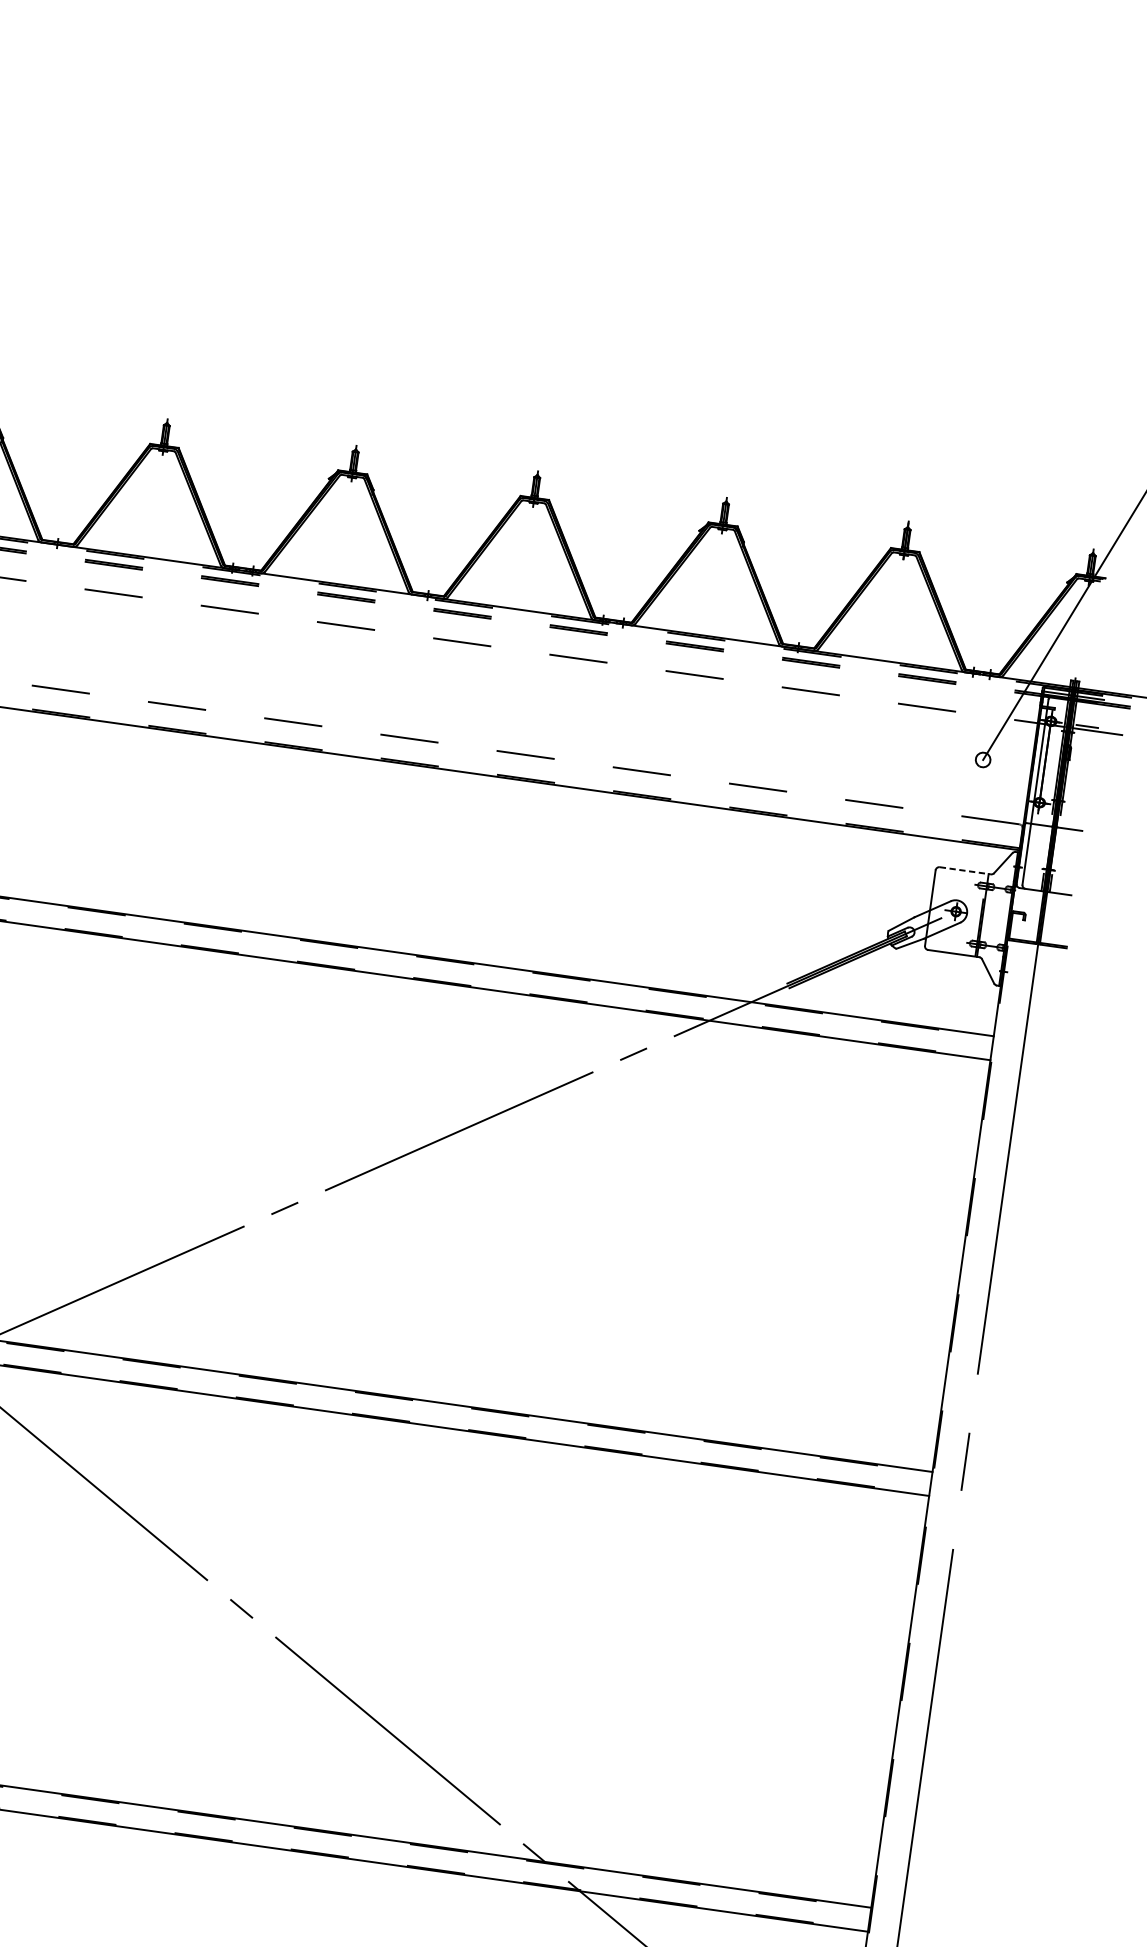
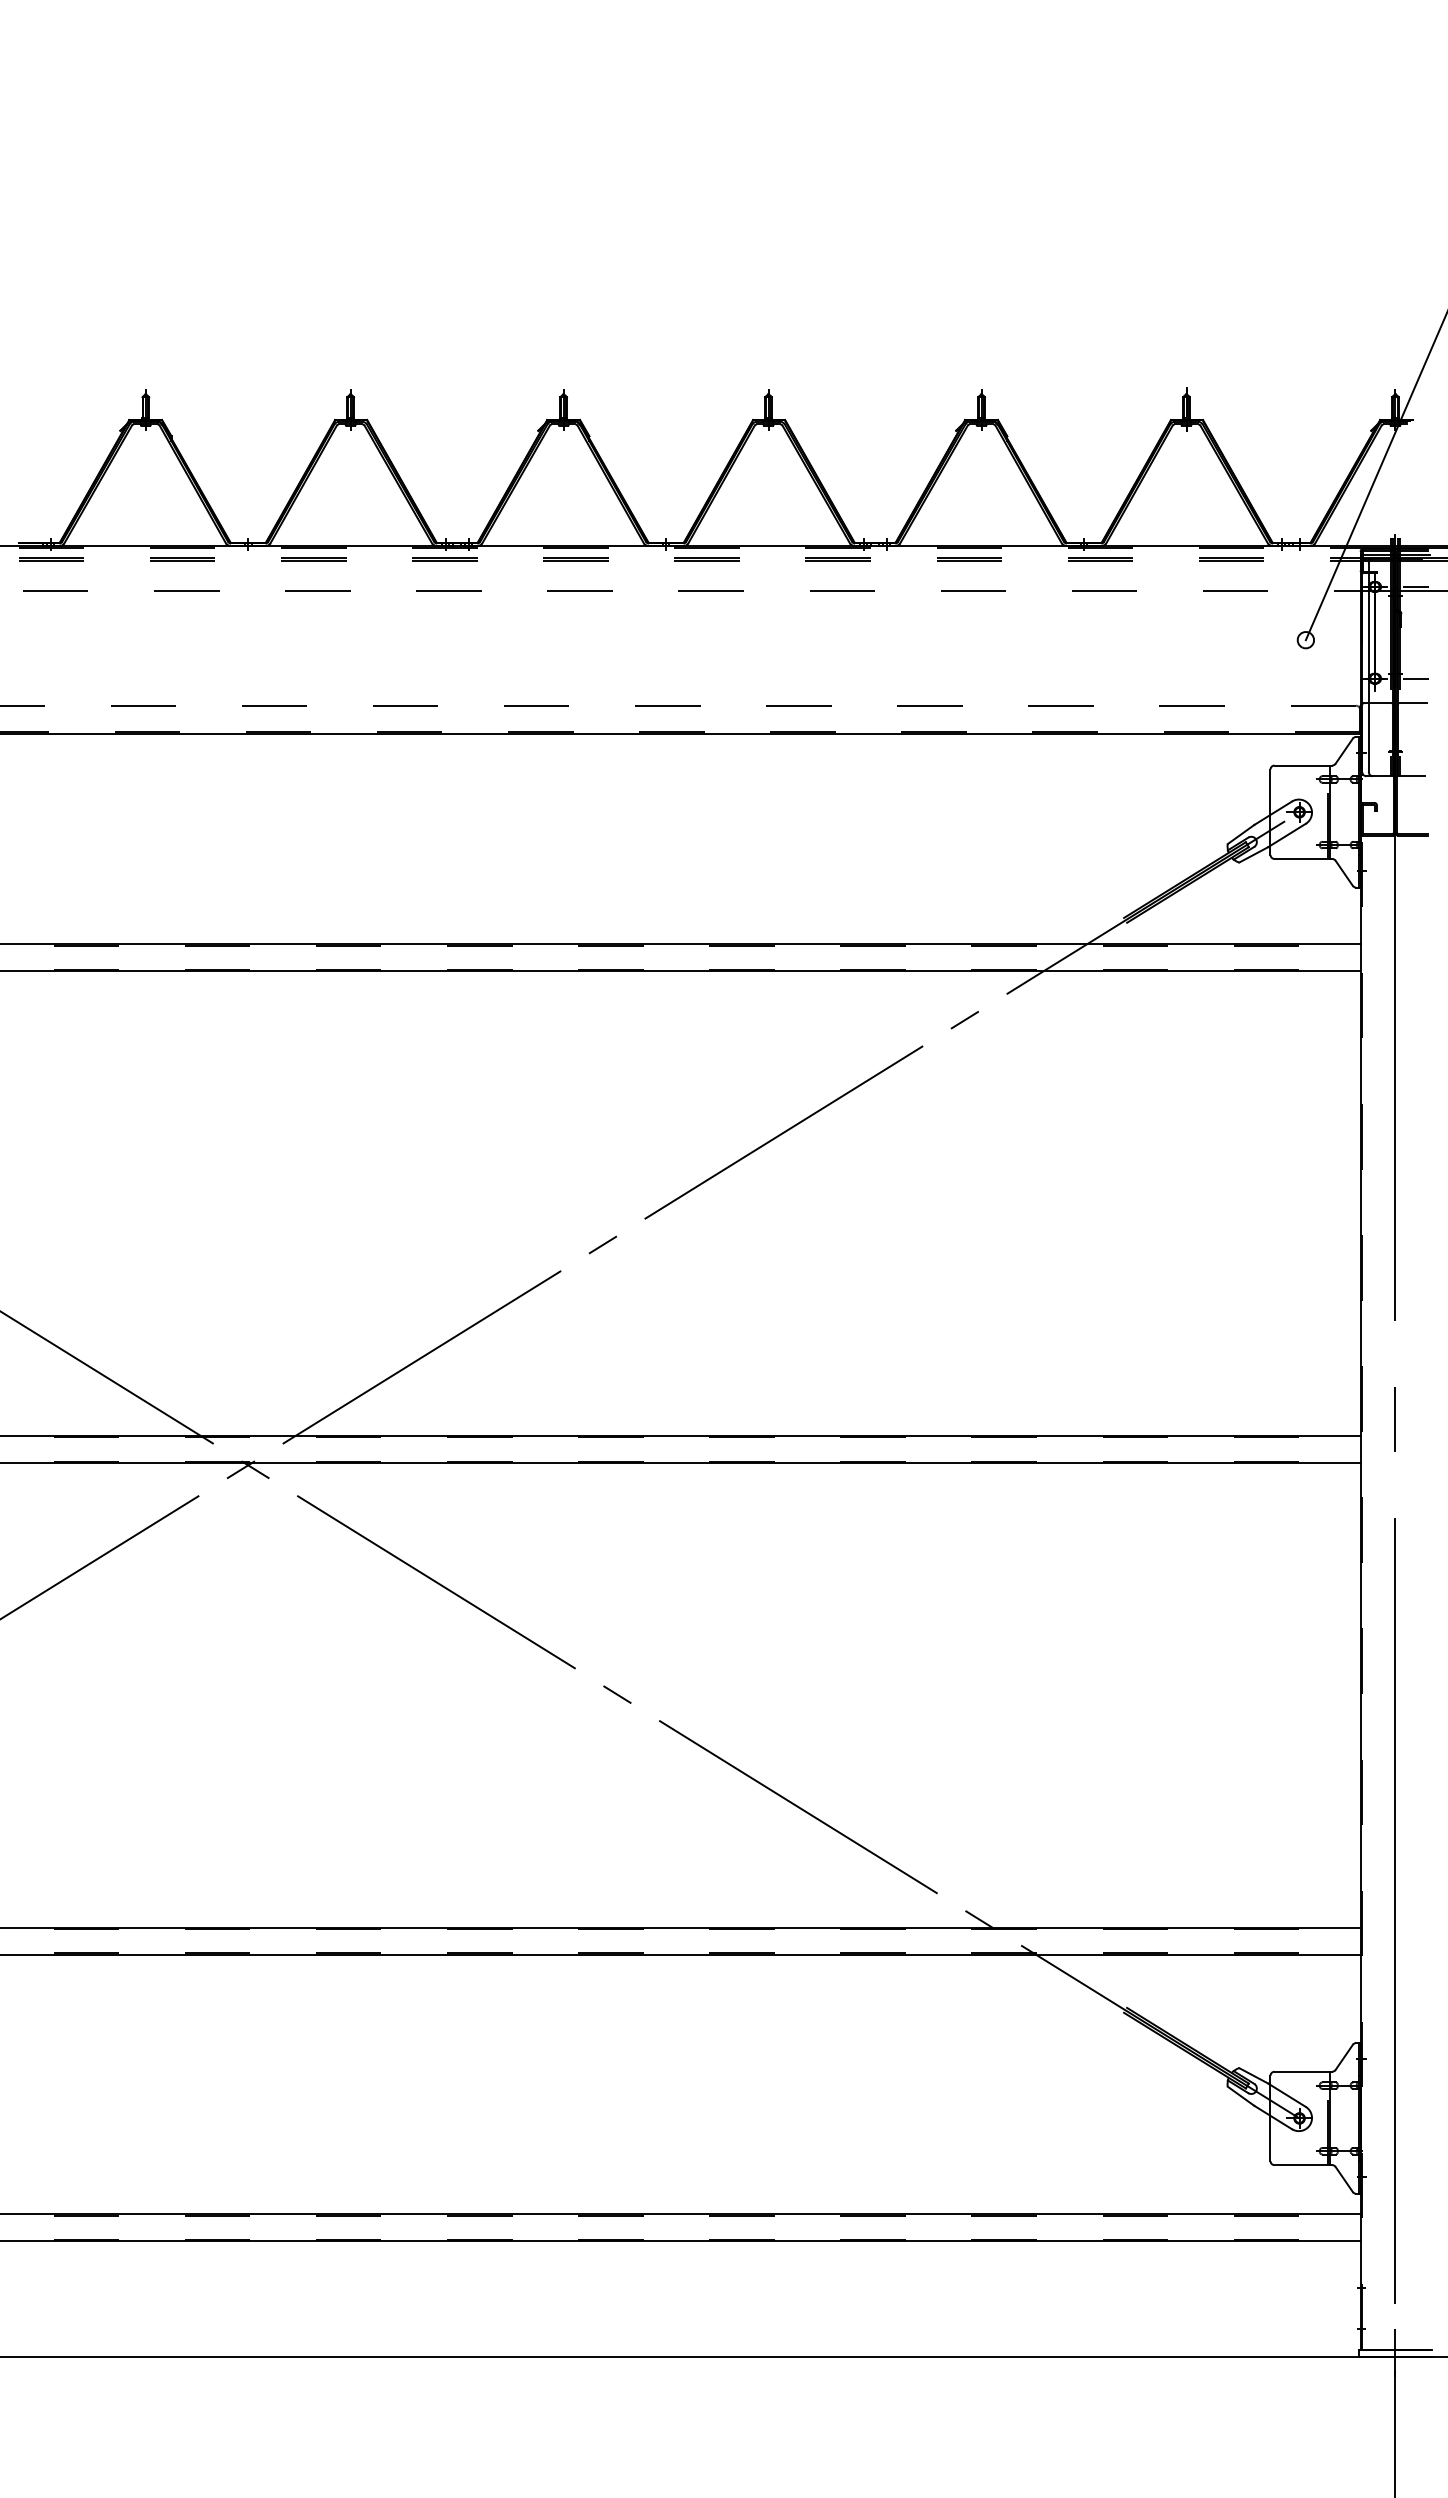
line: (1075, 807) -> (1415, 678), added
line: (965, 870) -> (1303, 765), dashed -> solid

